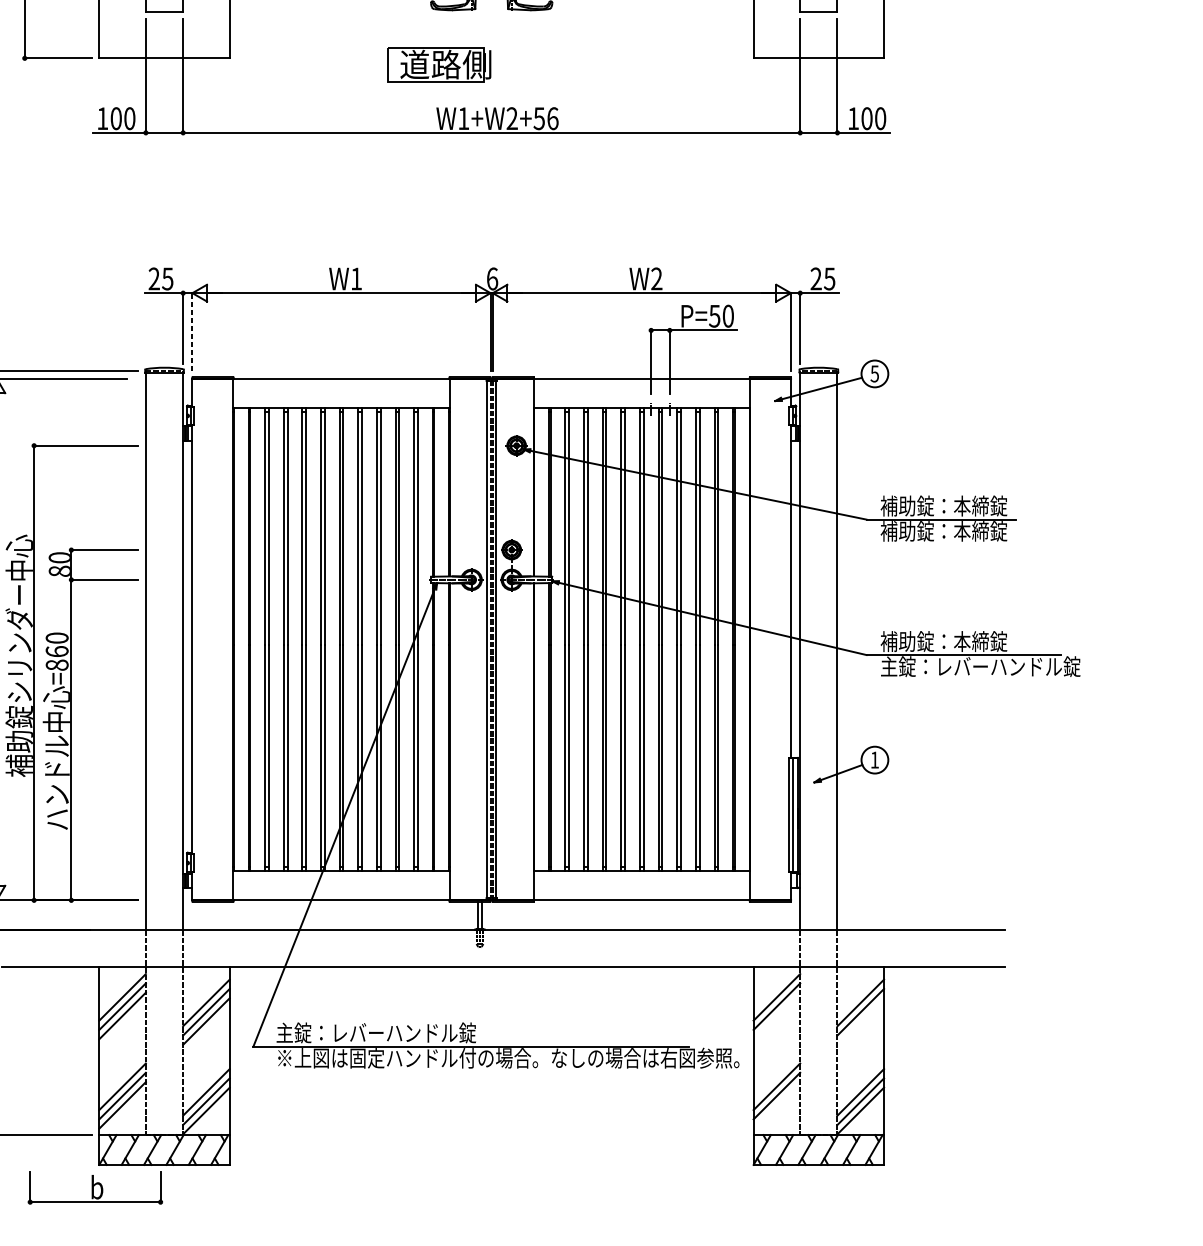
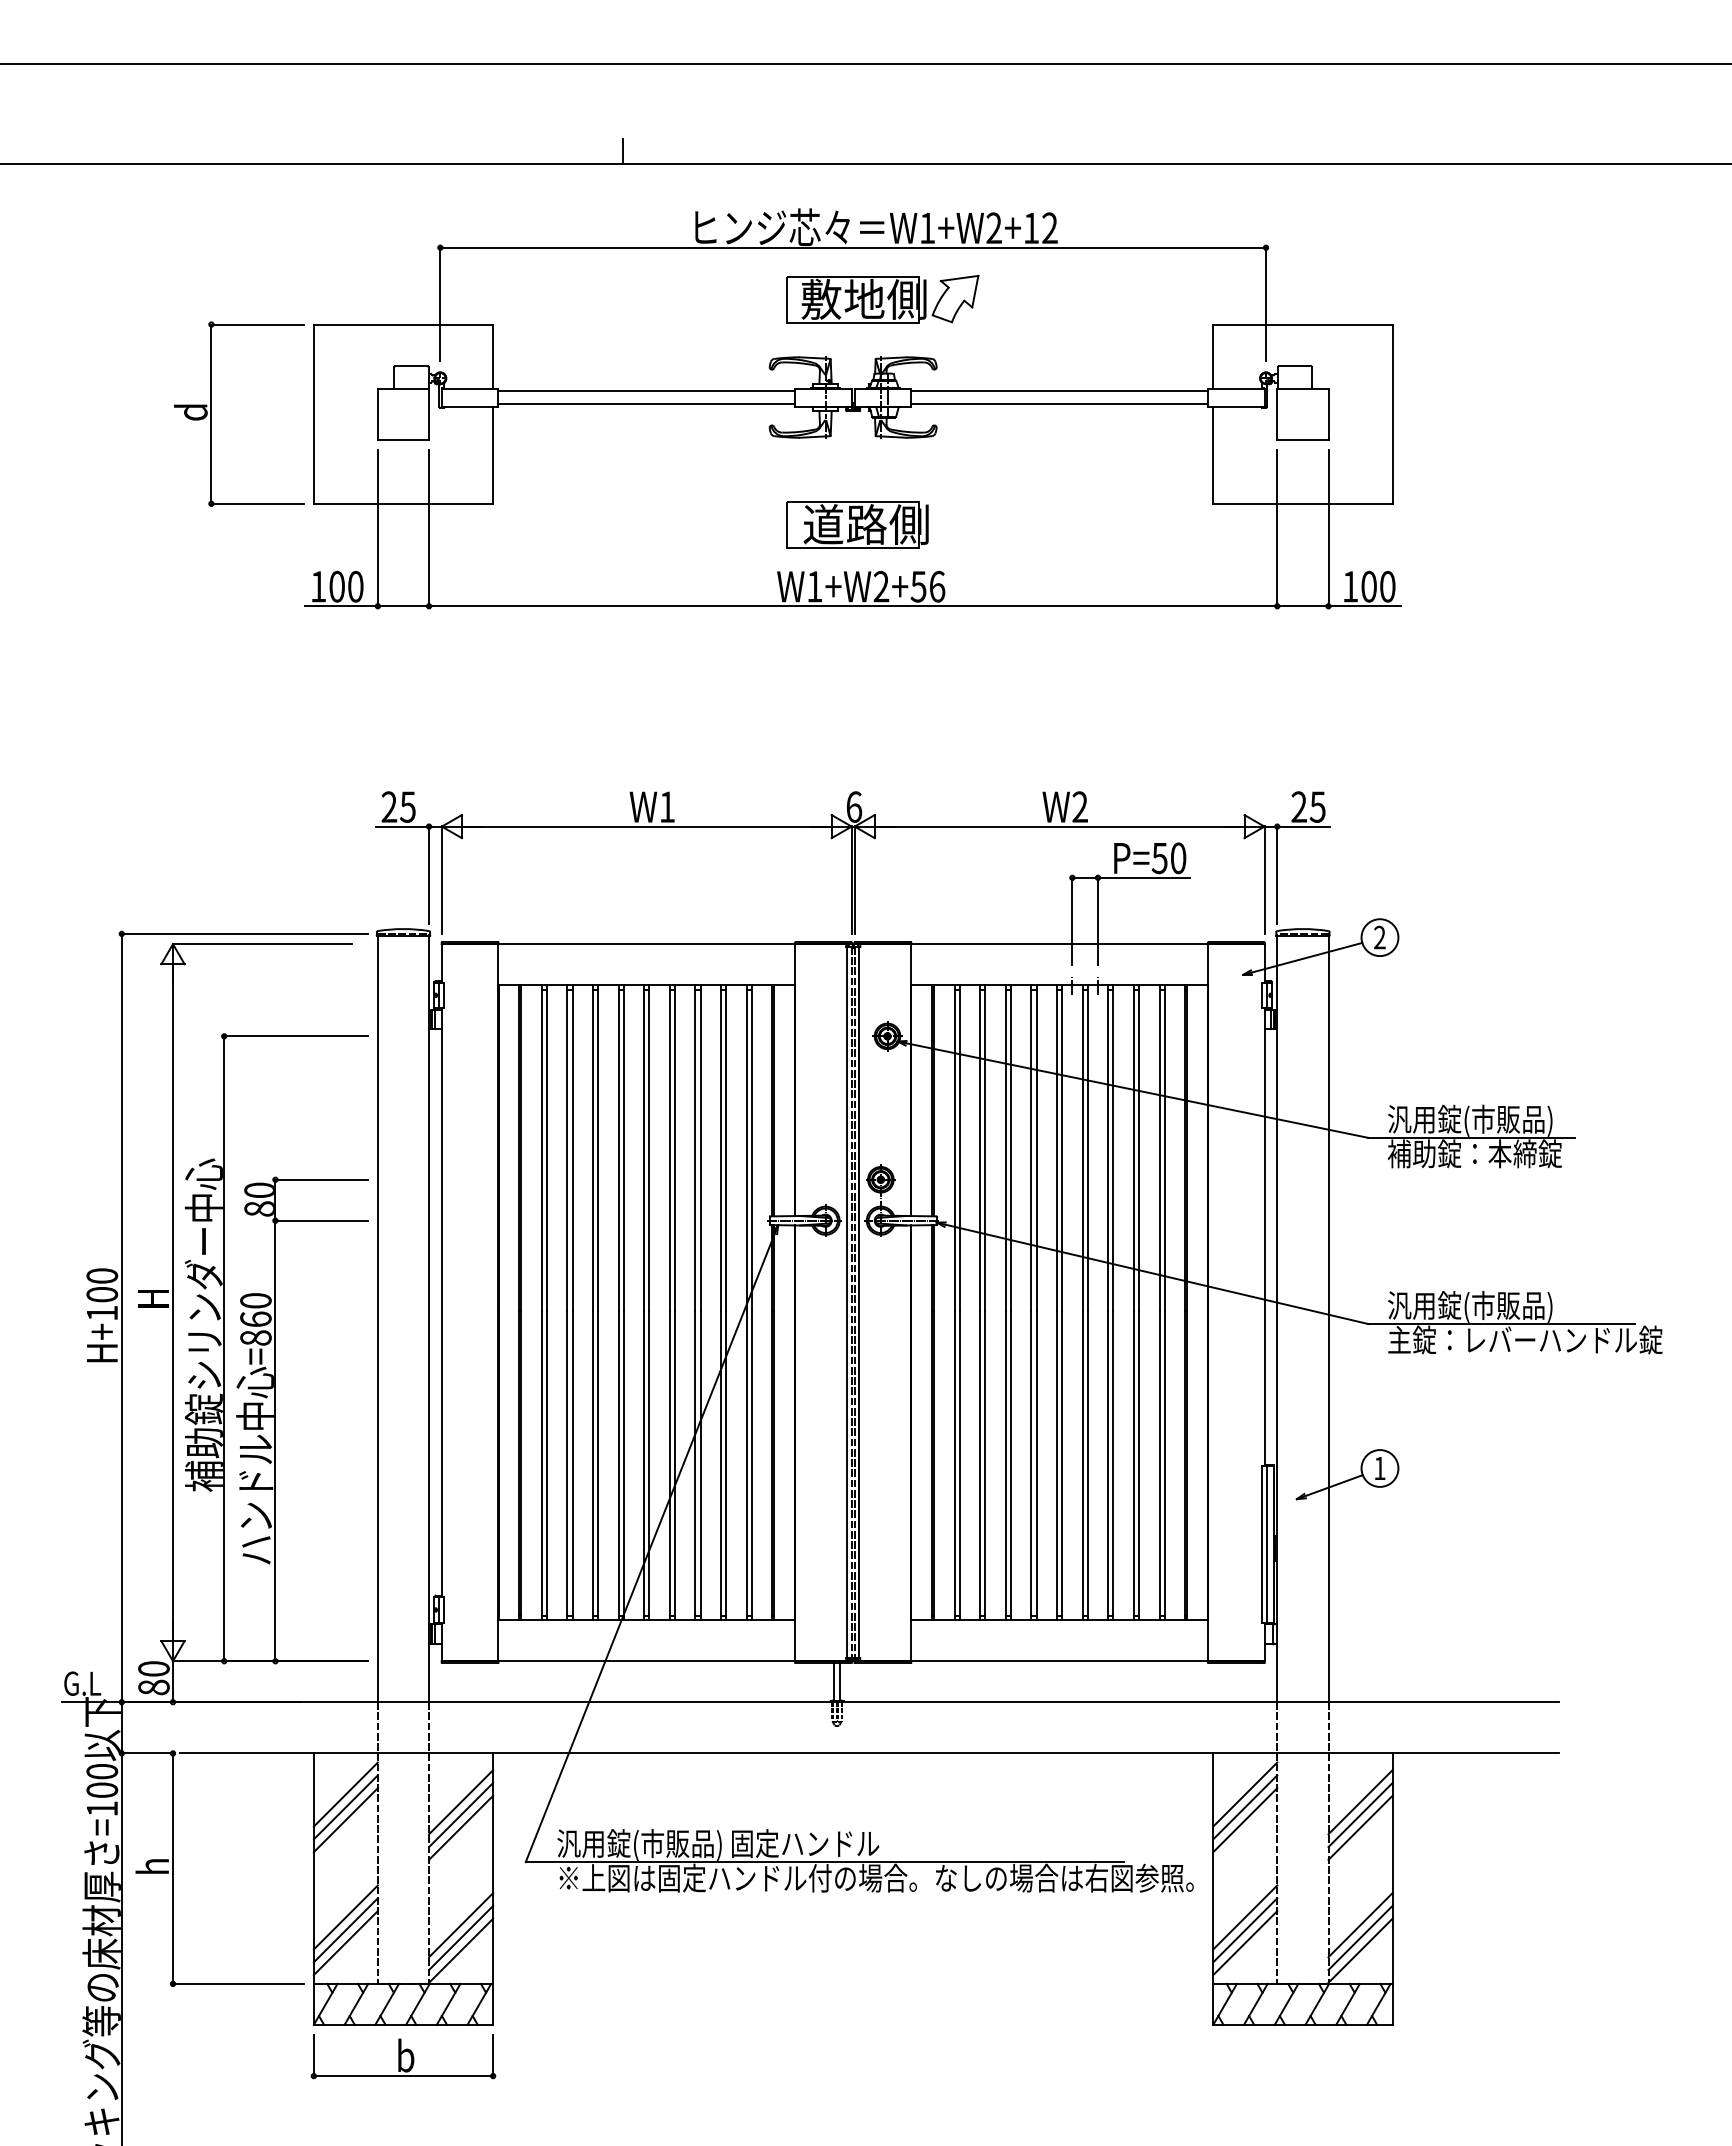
part: (439, 64) -> (857, 524), moved
line: (192, 332) -> (441, 880), dashed -> solid
text: (874, 373) -> (1379, 937), 5 -> 2
text: (943, 506) -> (1474, 1120), 補助錠：本締錠 -> 汎用錠(市販品)
text: (943, 642) -> (1474, 1306), 補助錠：本締錠 -> 汎用錠(市販品)
line: (777, 1016) -> (1245, 1820), added
line: (860, 1021) -> (1360, 1827), added
text: (393, 1033) -> (718, 1844), 主錠：レバーハンドル錠 -> 汎用錠(市販品) 固定ハンドル
line: (777, 1105) -> (1245, 1943), added
part: (95, 1187) -> (403, 2056), moved

